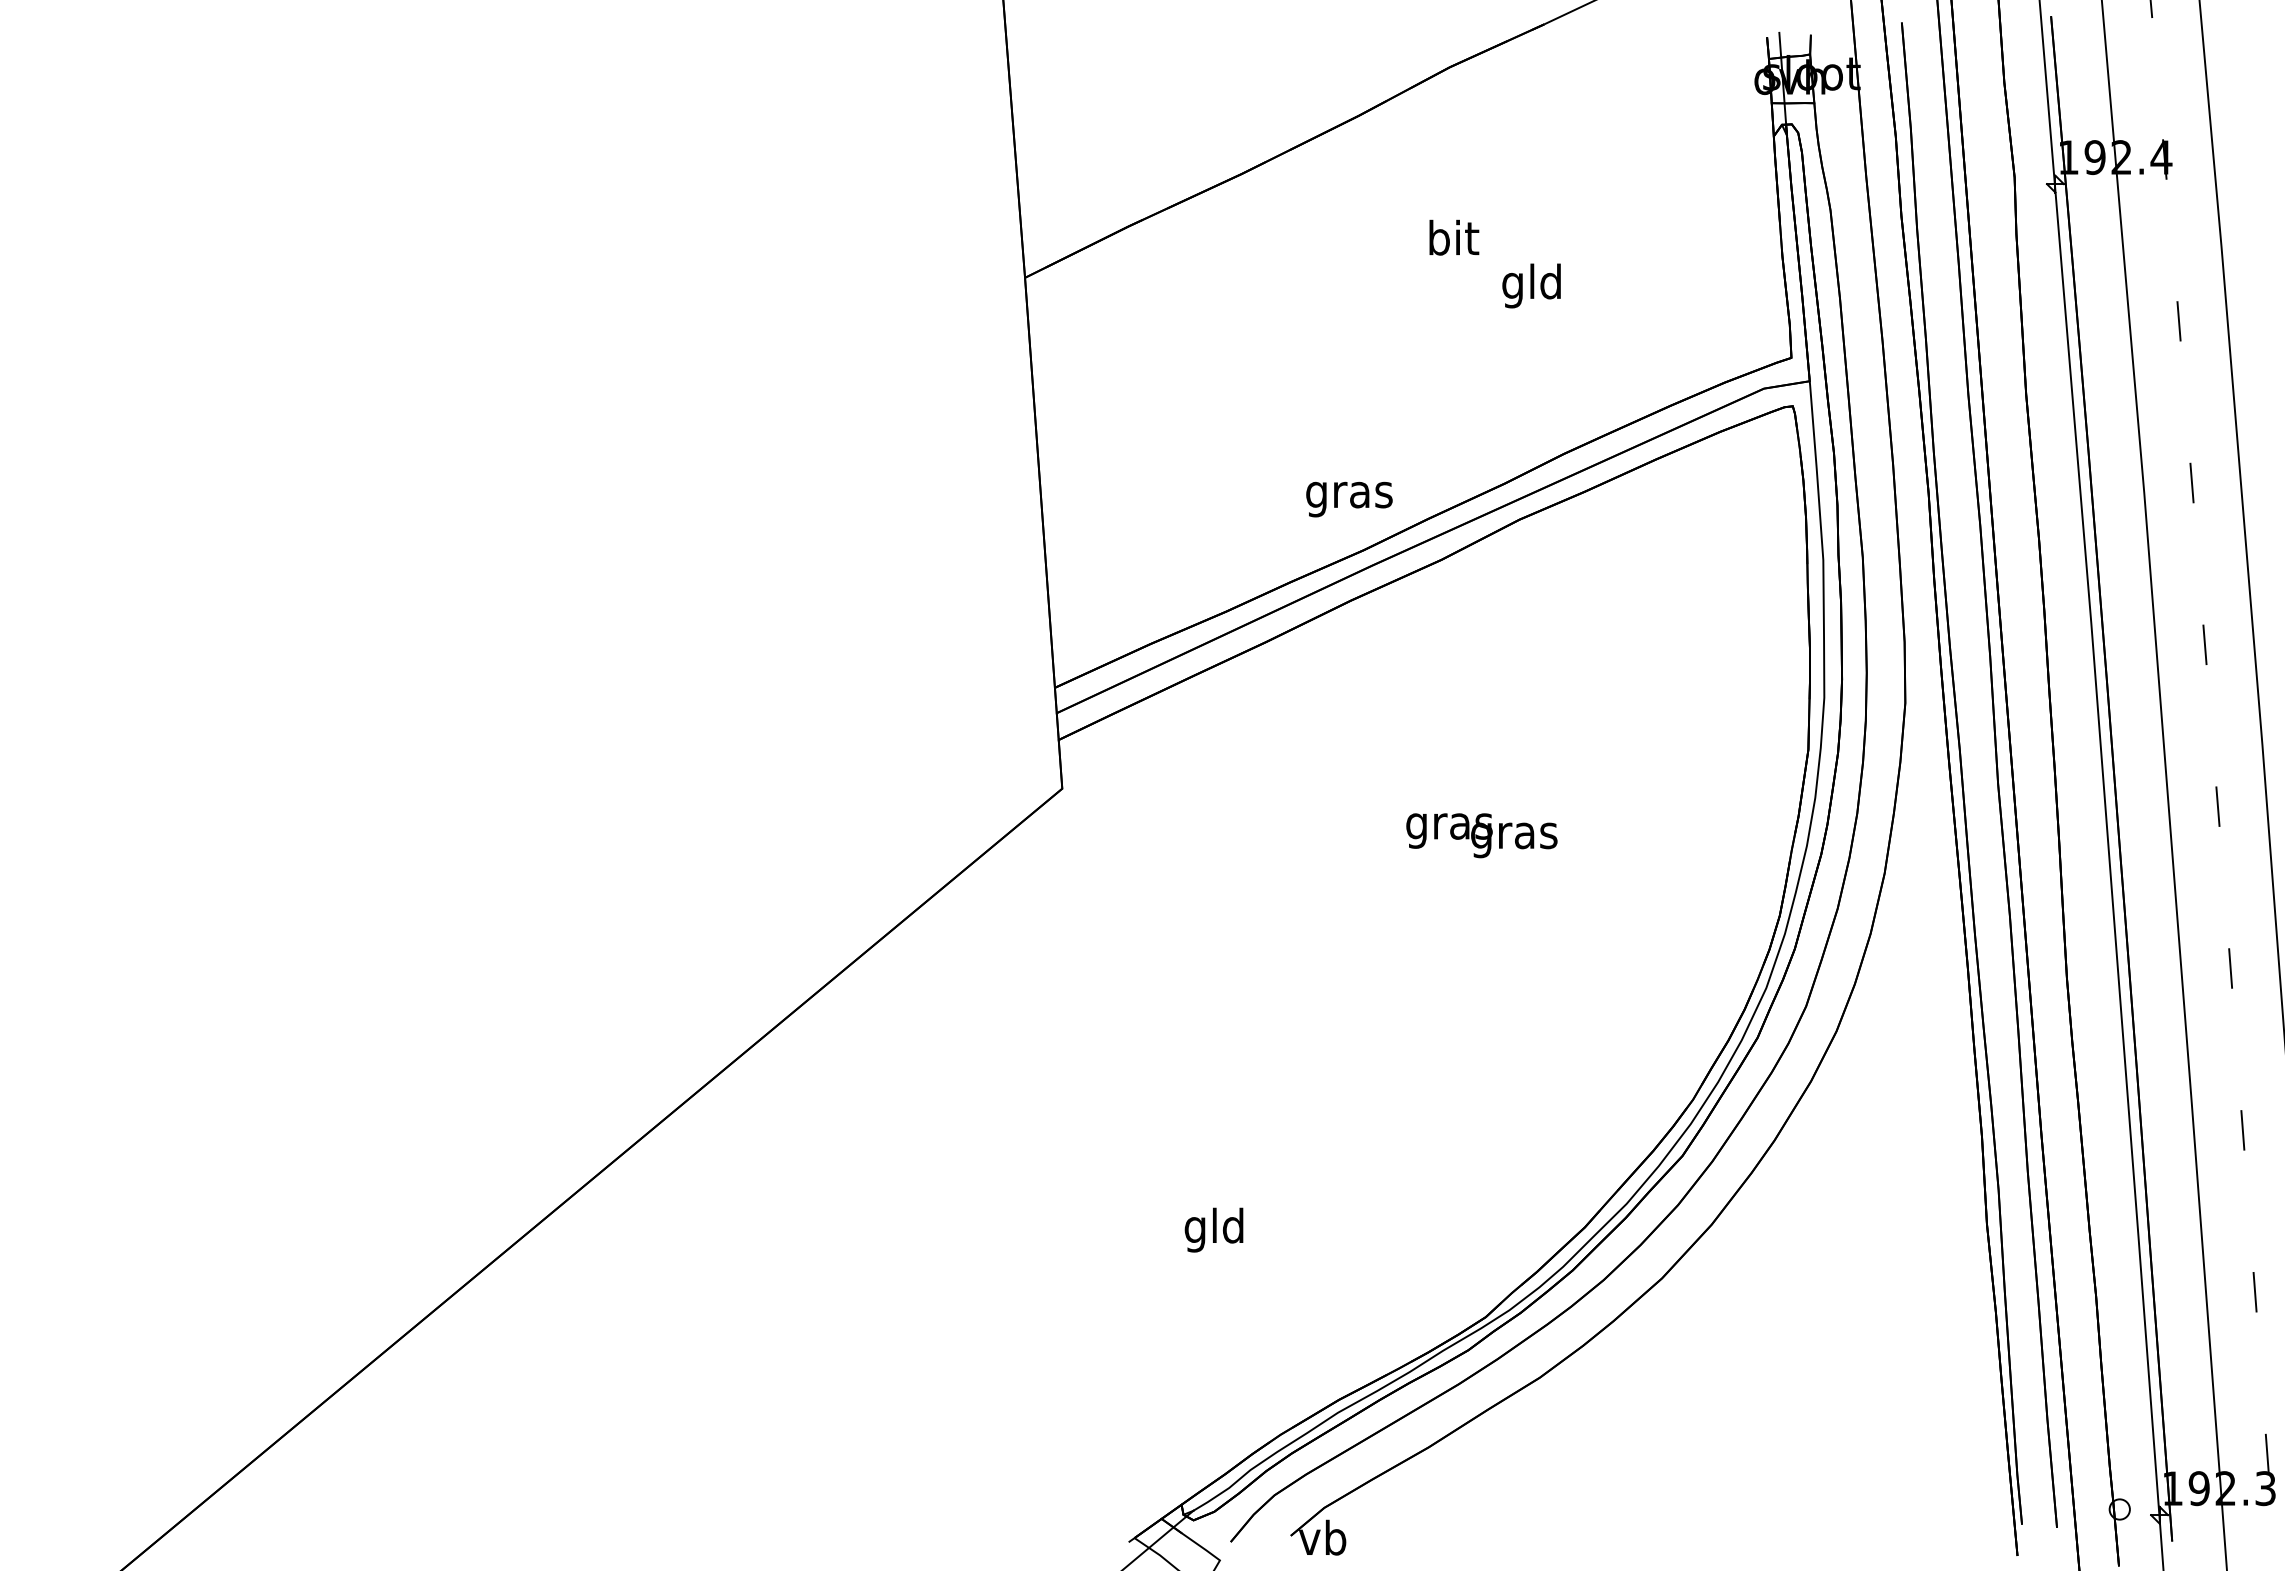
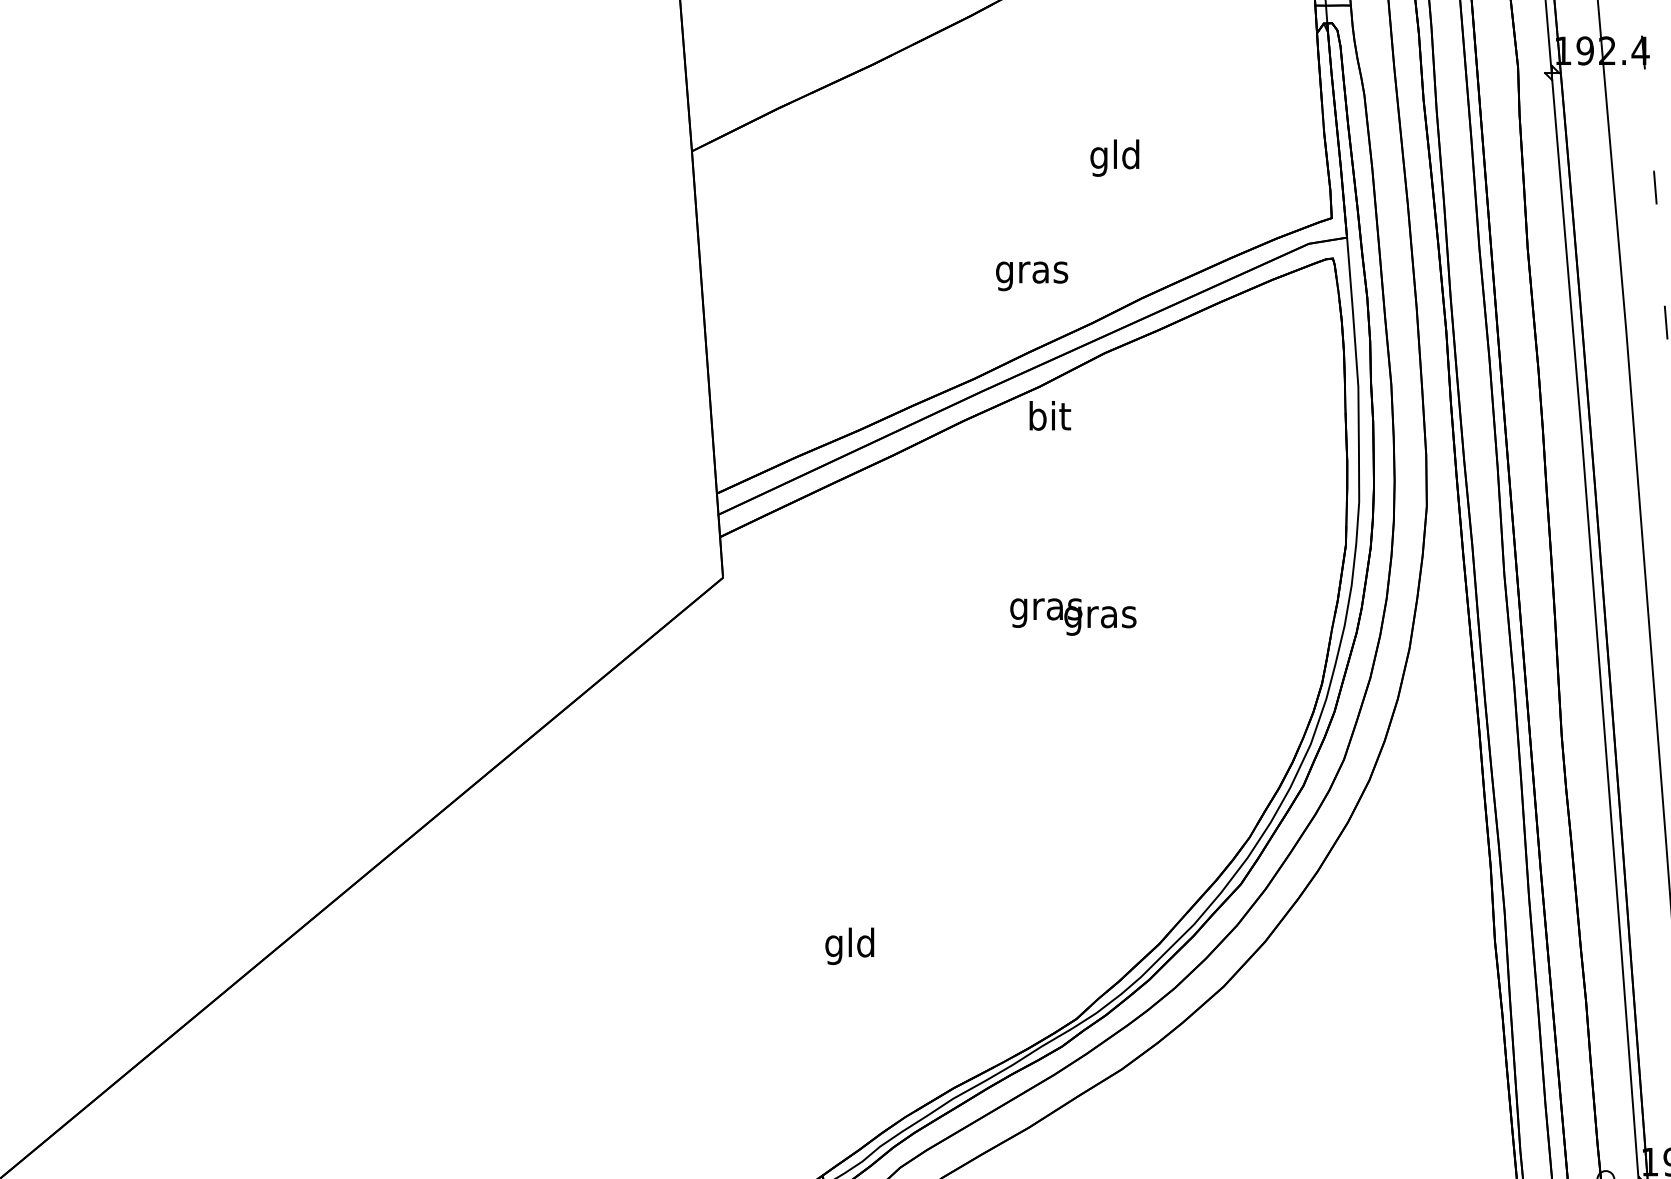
text: (1454, 237) -> (1050, 415), moved
text: (1349, 499) -> (1032, 276), moved

